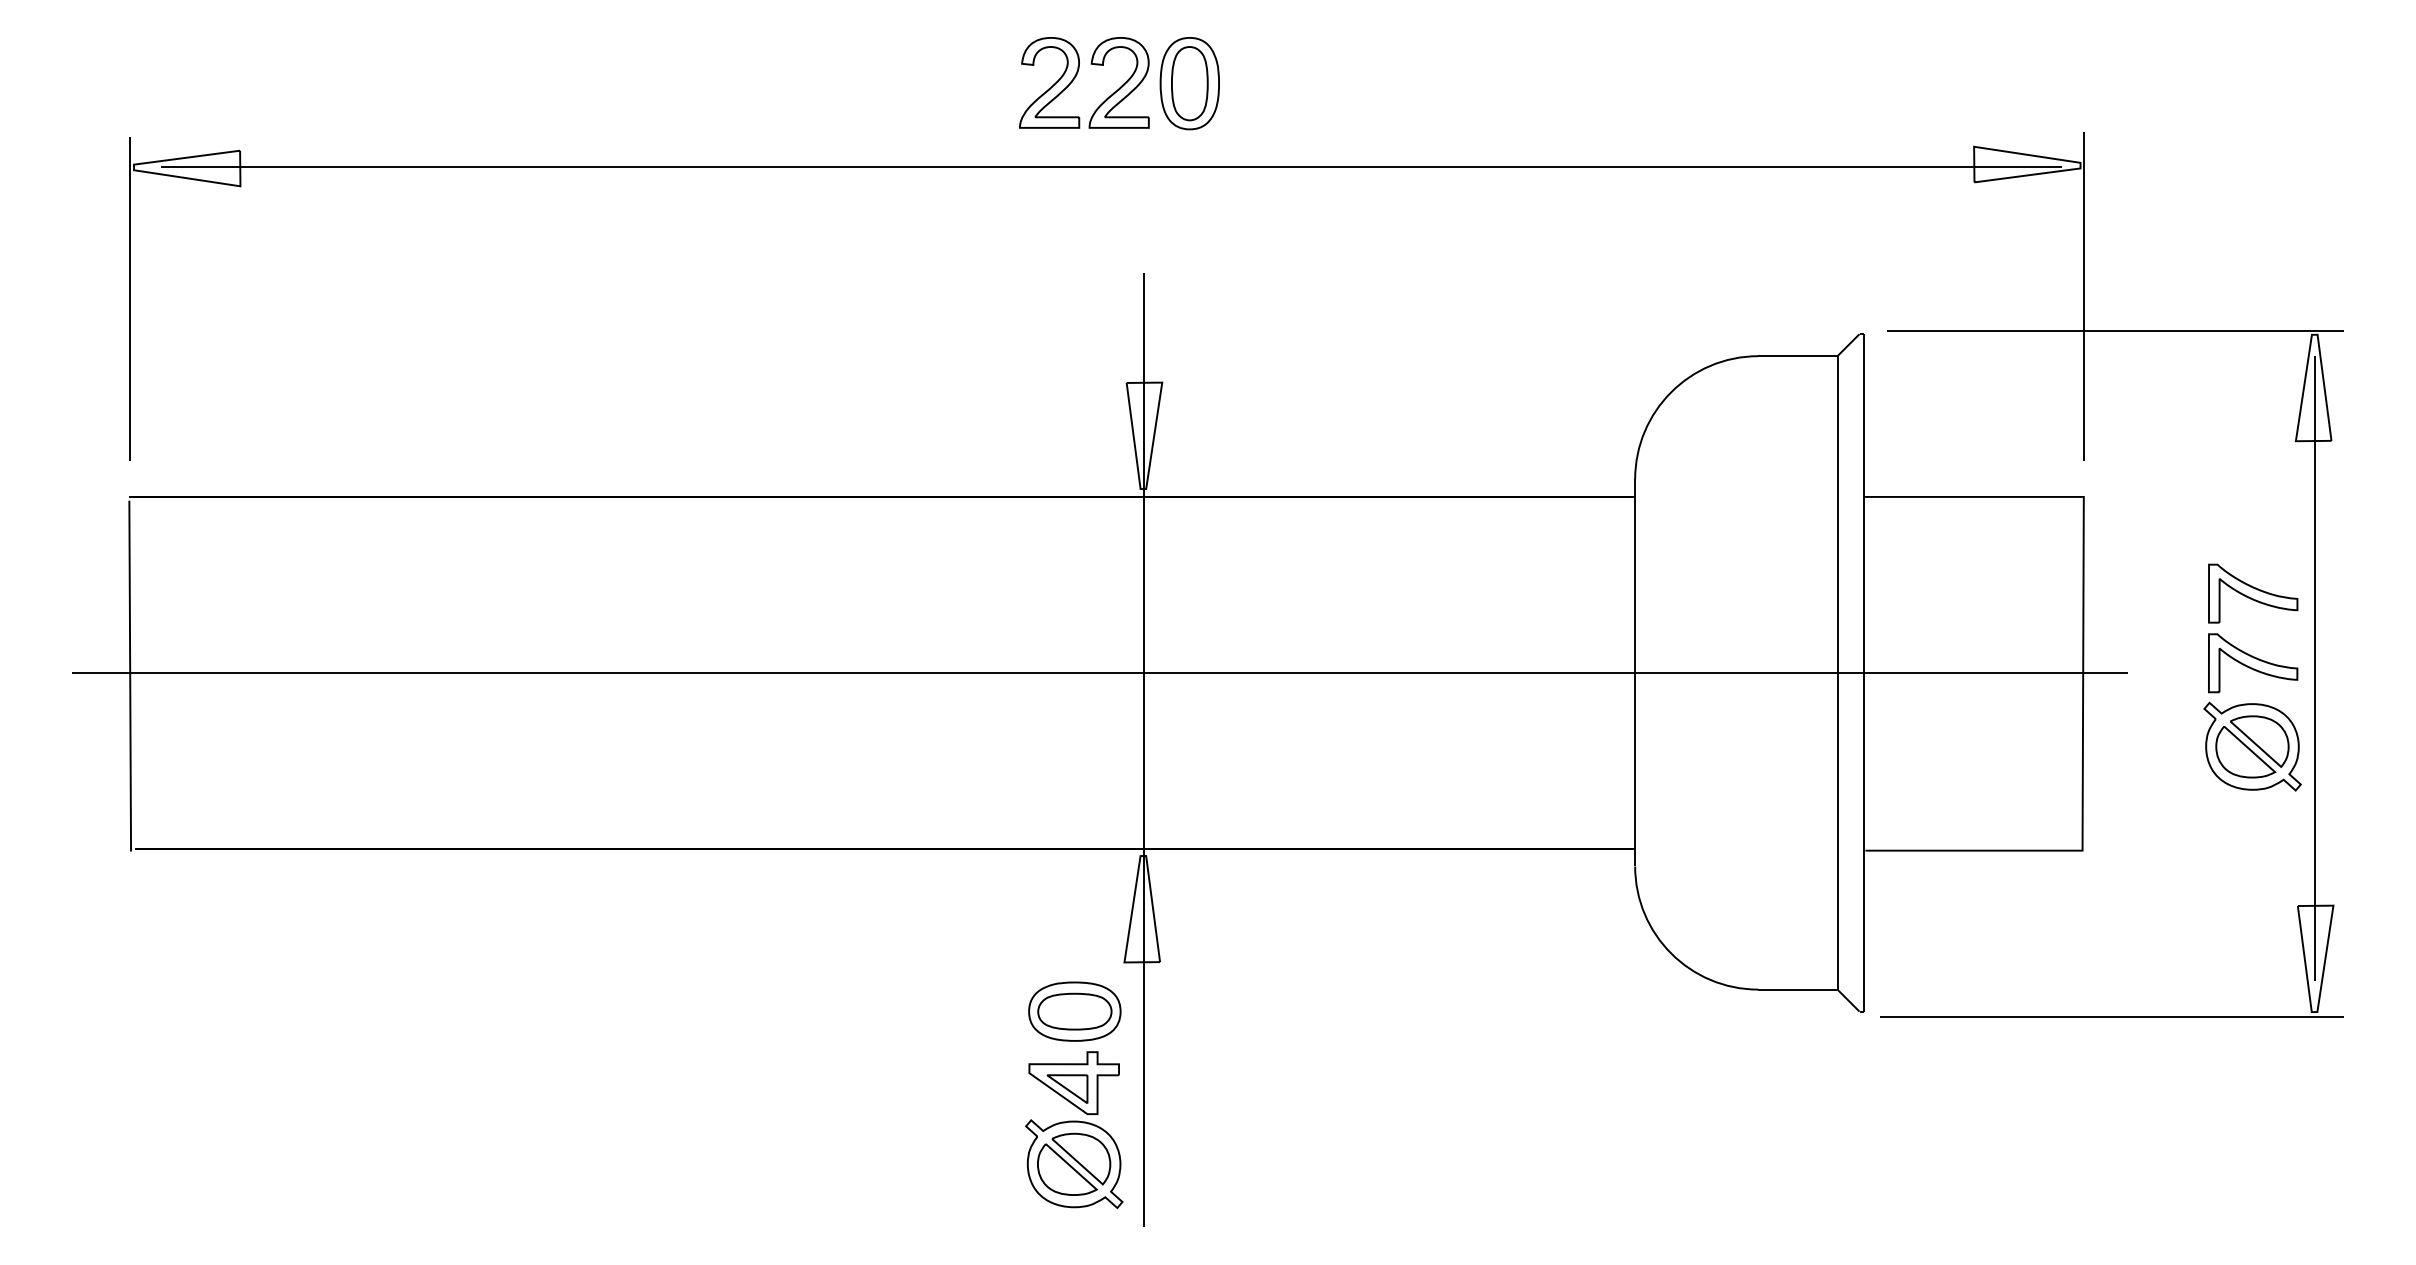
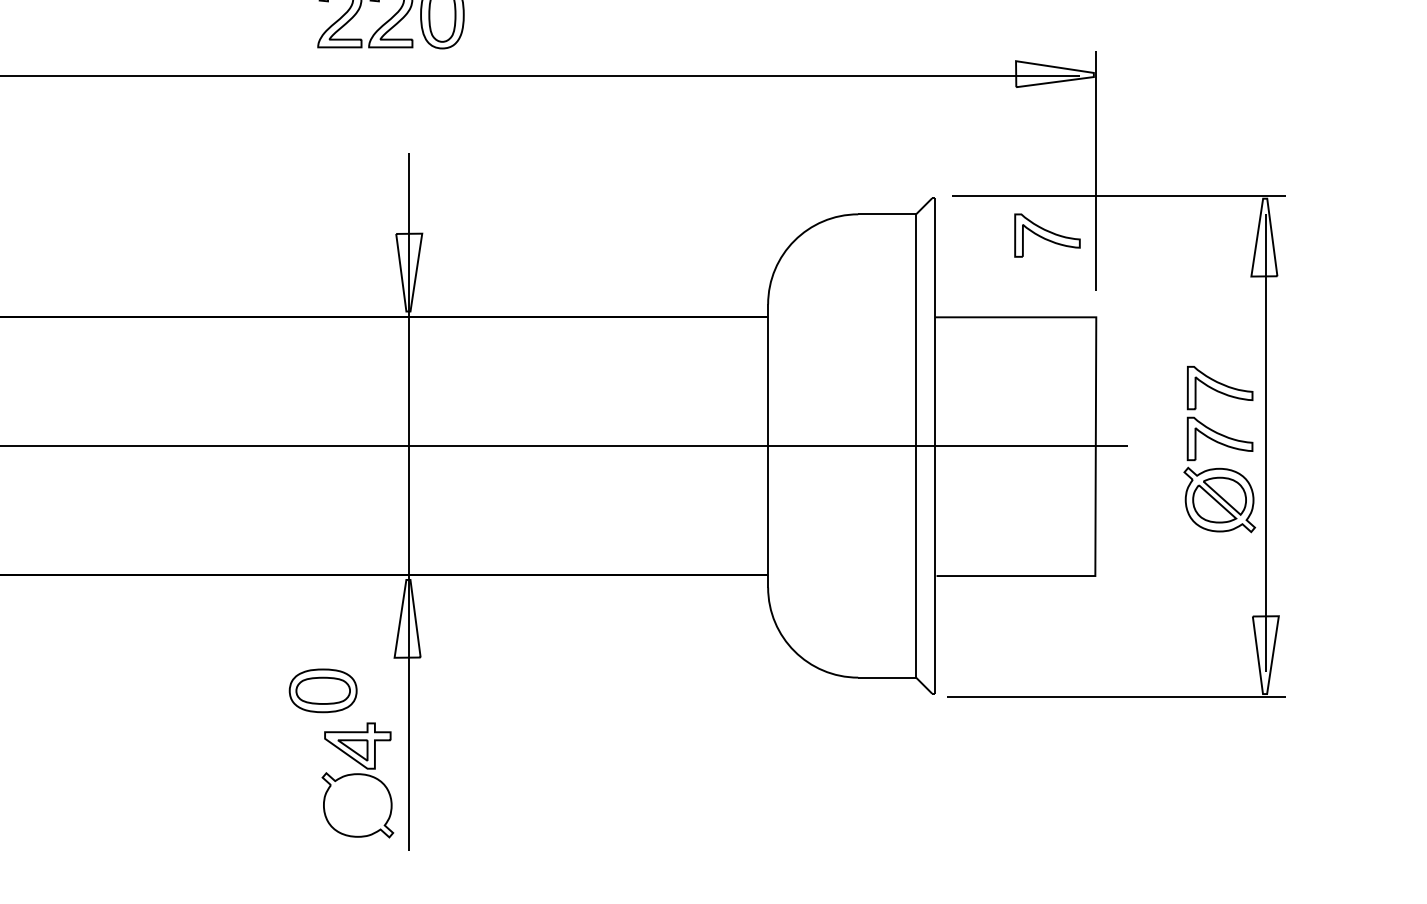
part: (2017, 385) -> (1047, 235), added
part: (1074, 1011) -> (322, 690), moved
part: (1074, 1163) -> (358, 804), removed

